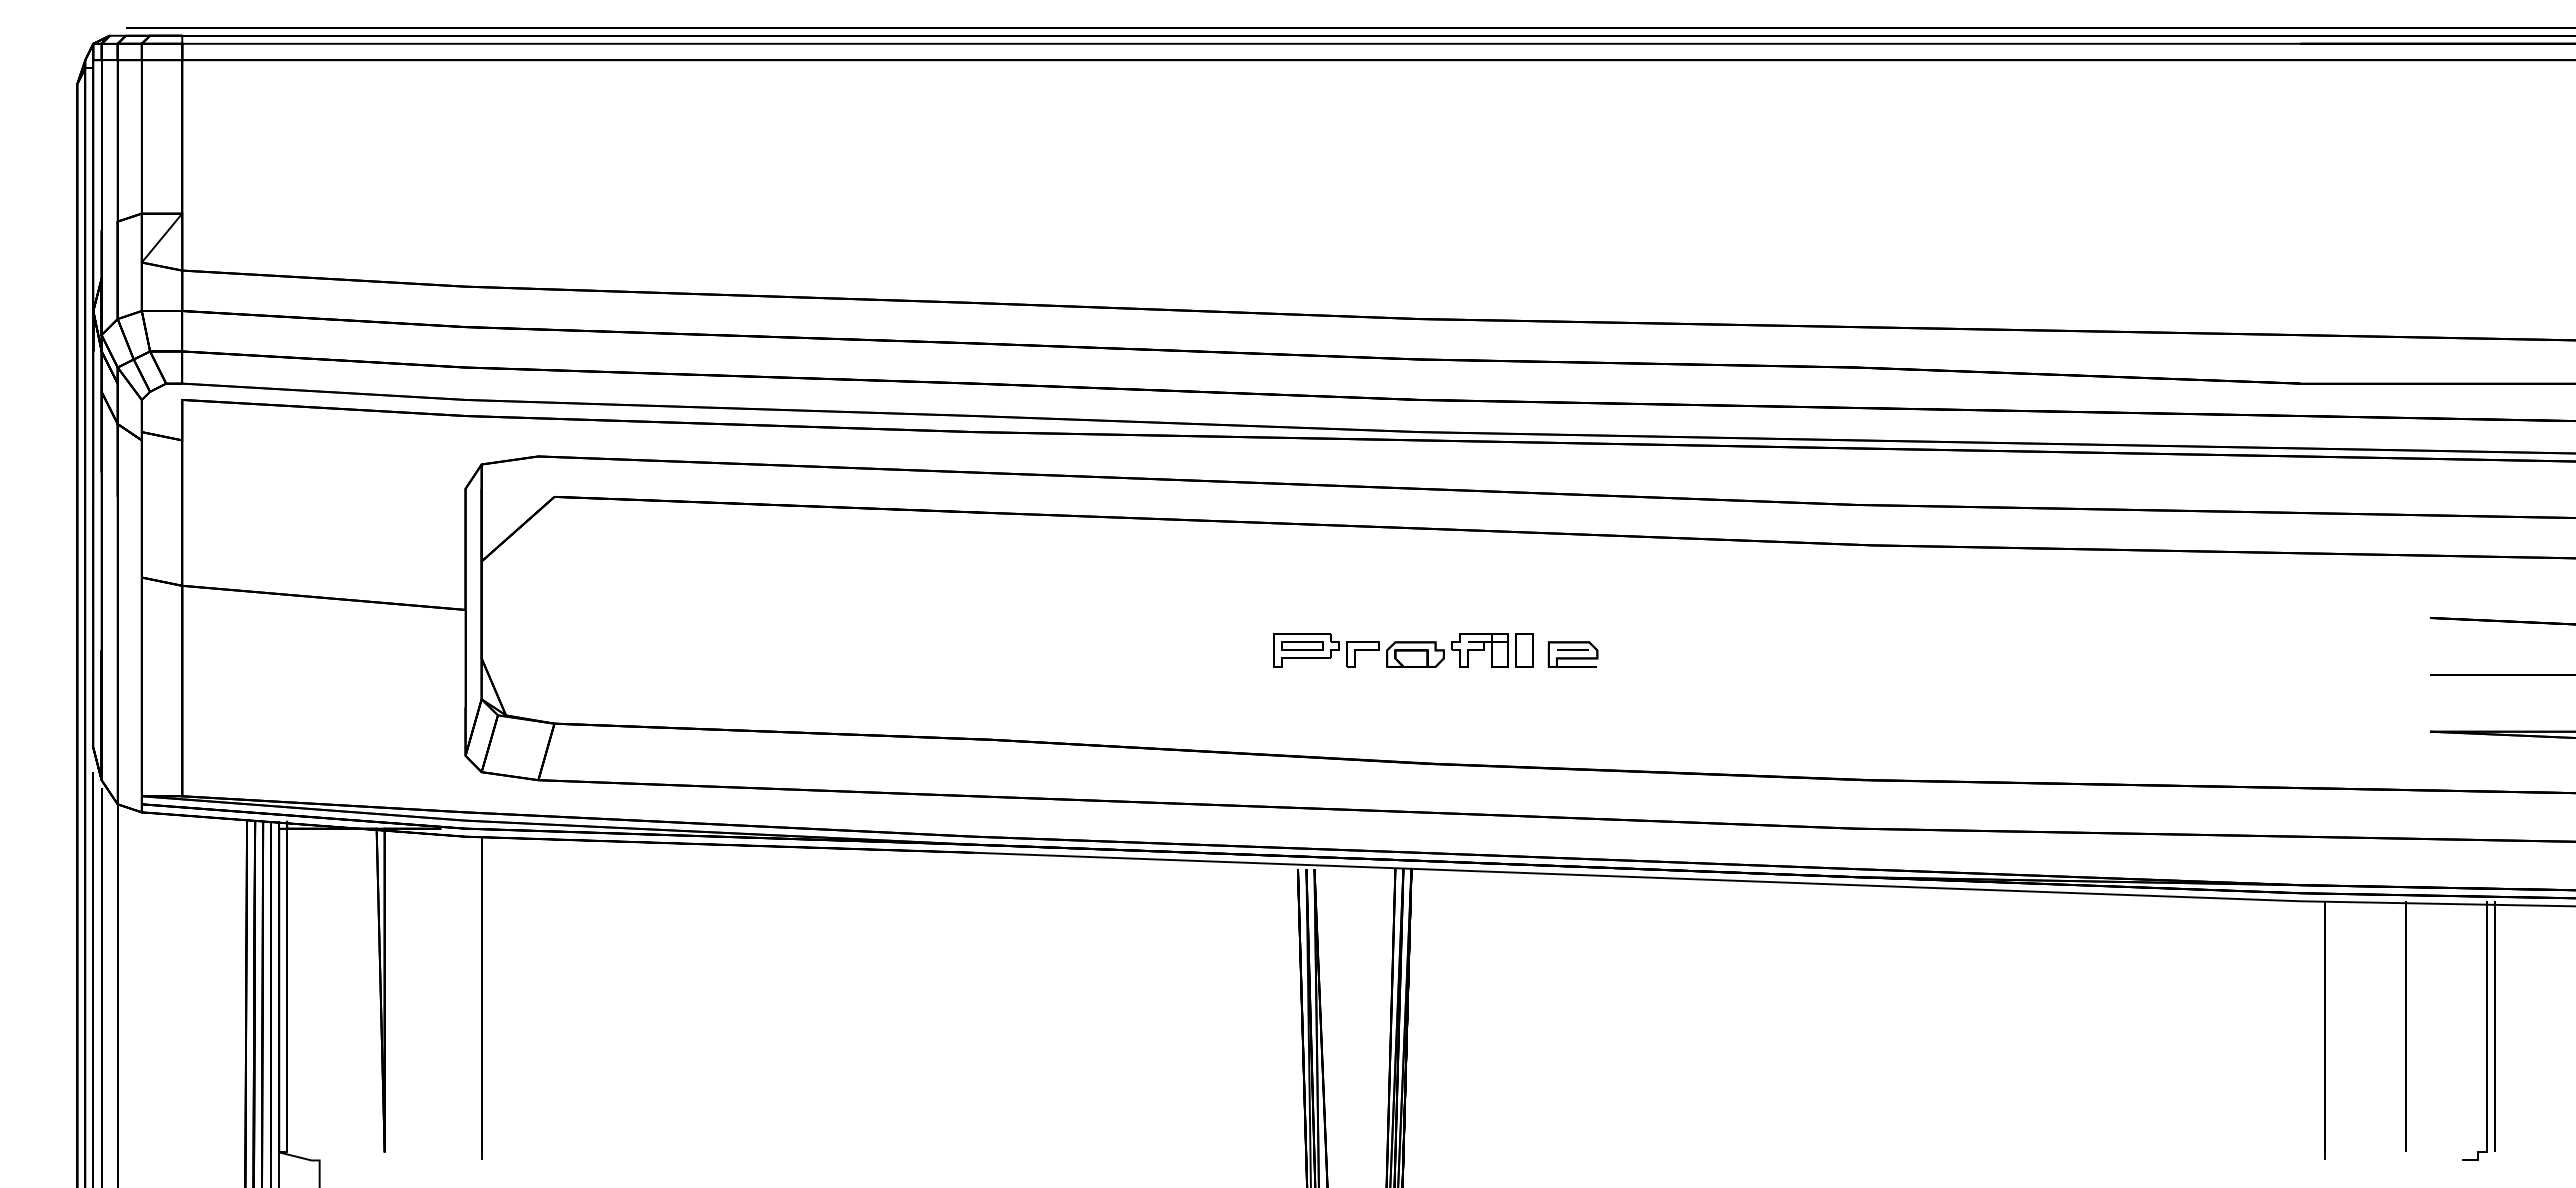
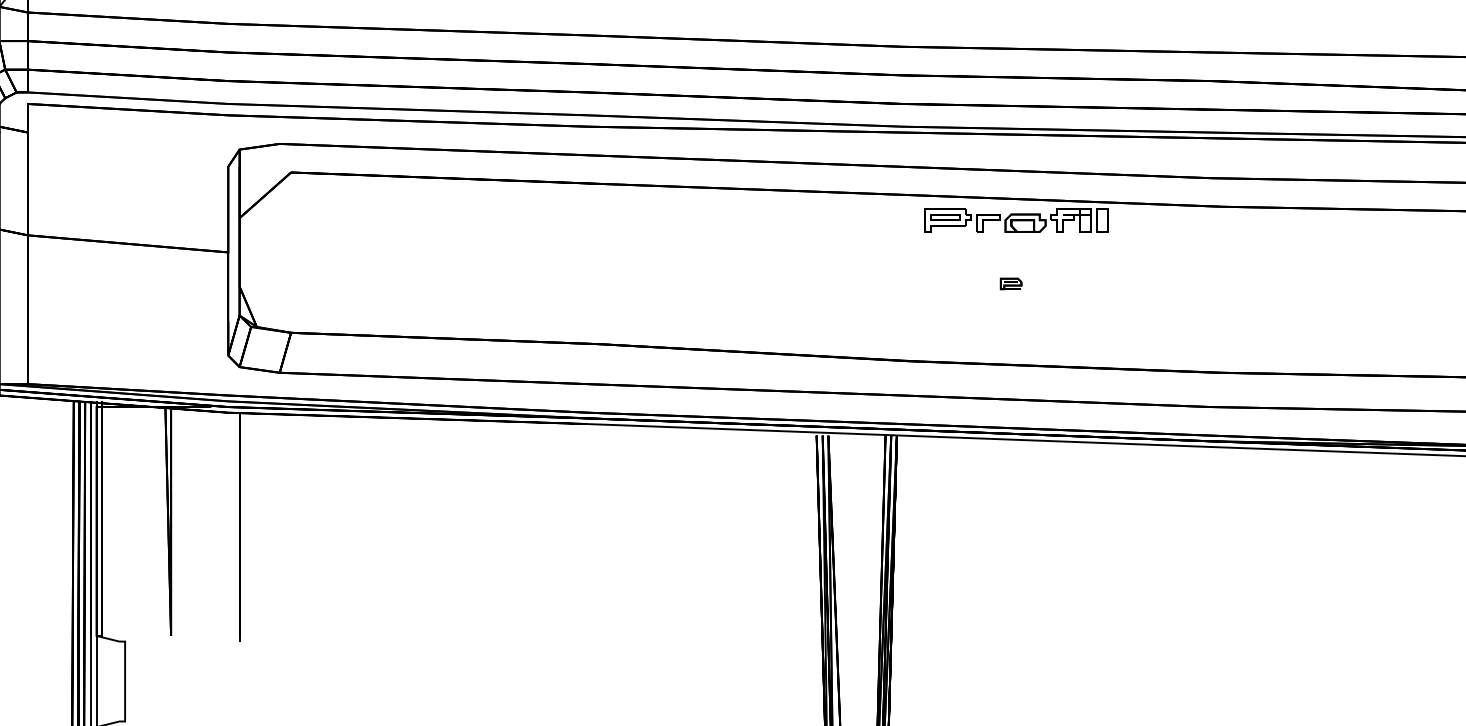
part: (1403, 650) -> (1017, 220), moved
part: (1572, 654) -> (1010, 283), size x0.6

